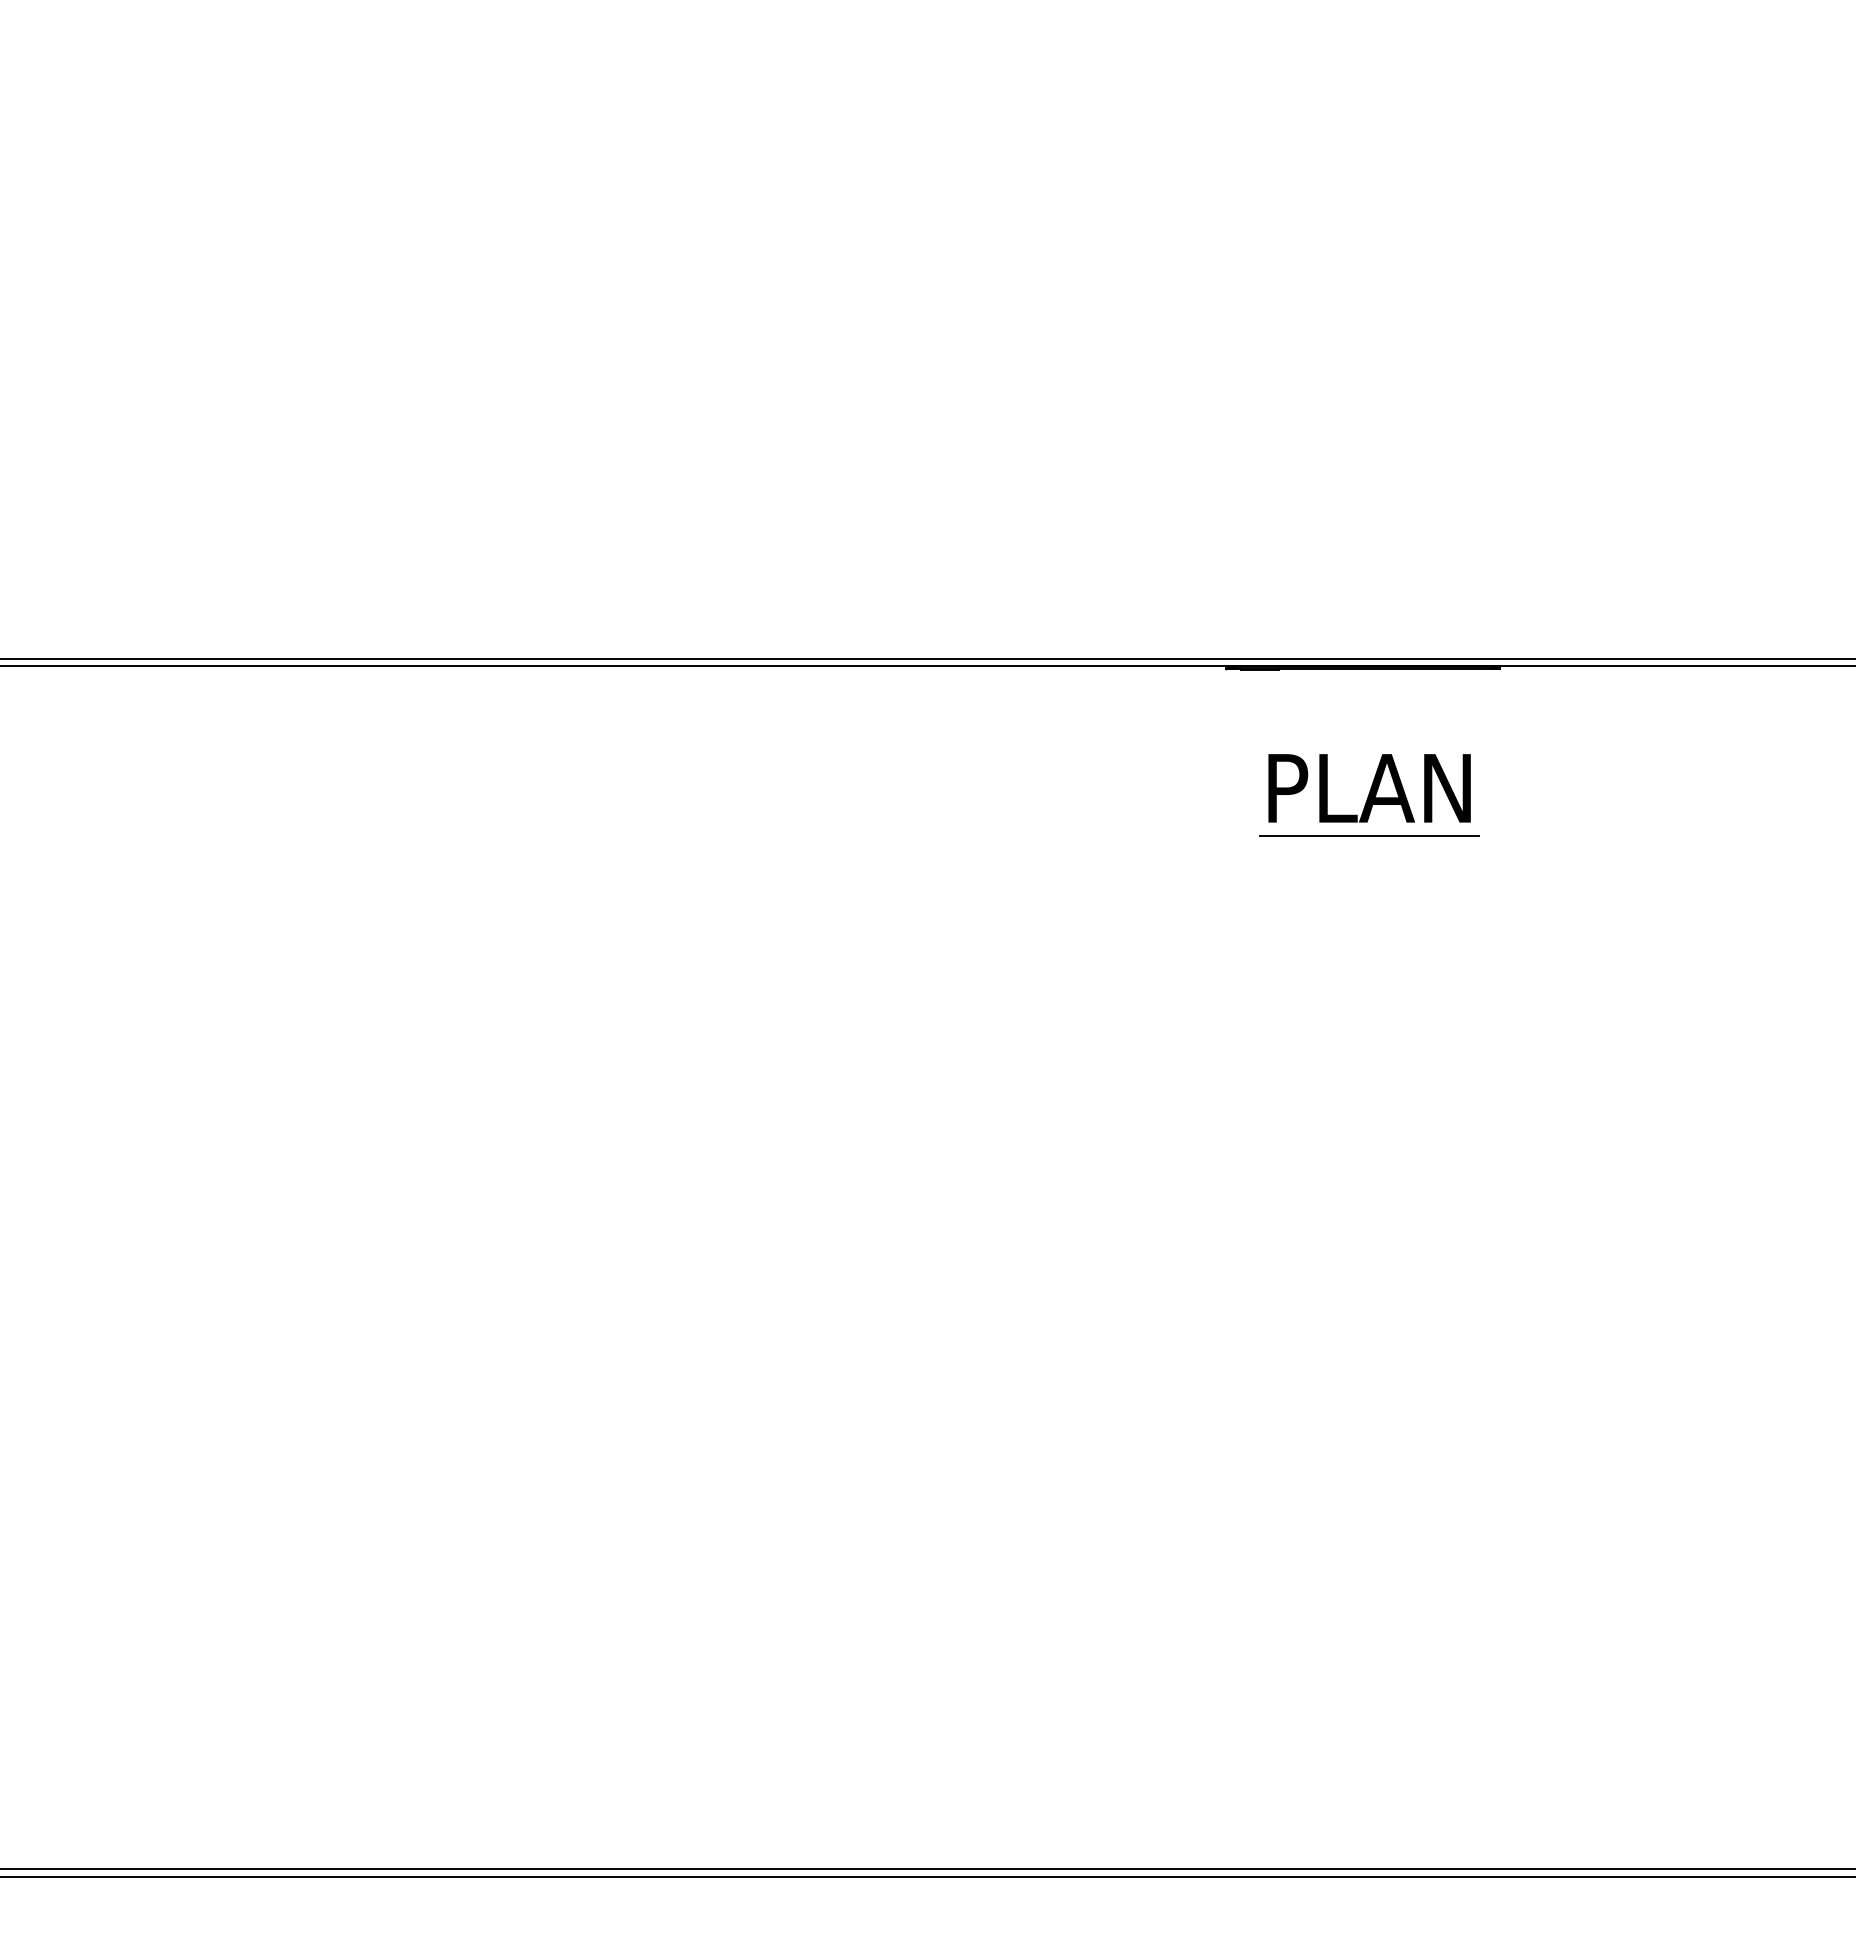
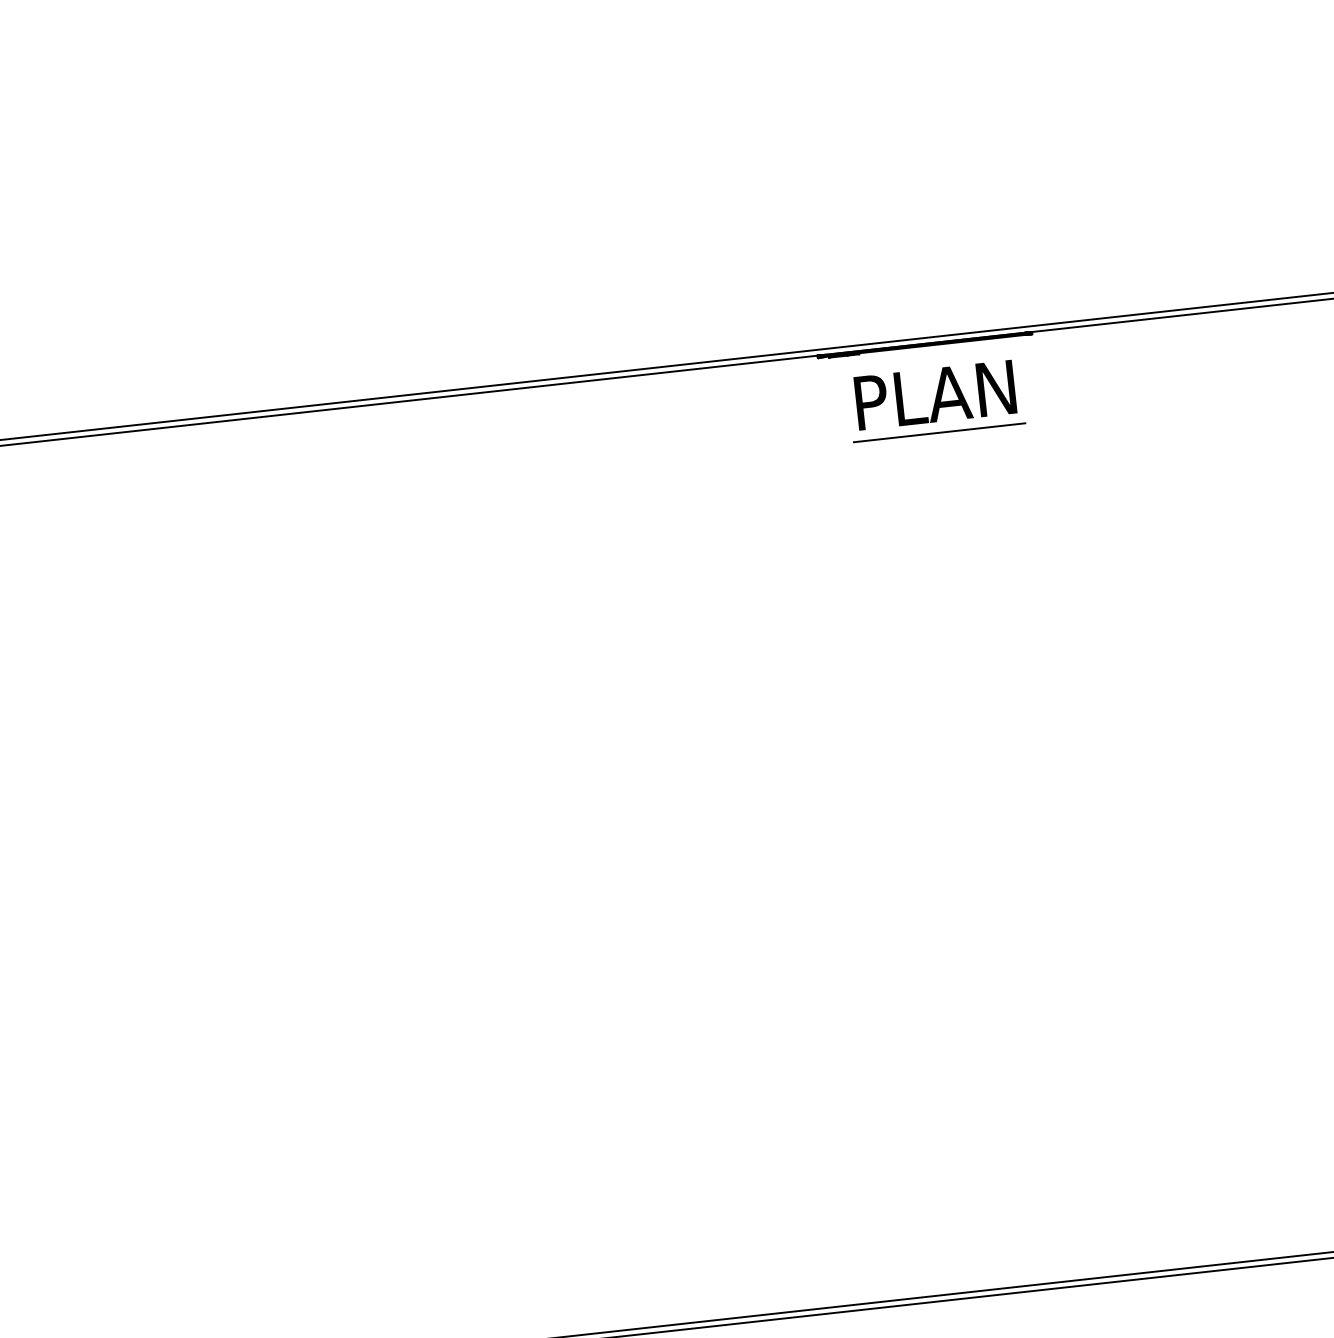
part: (1369, 795) -> (936, 400), moved

